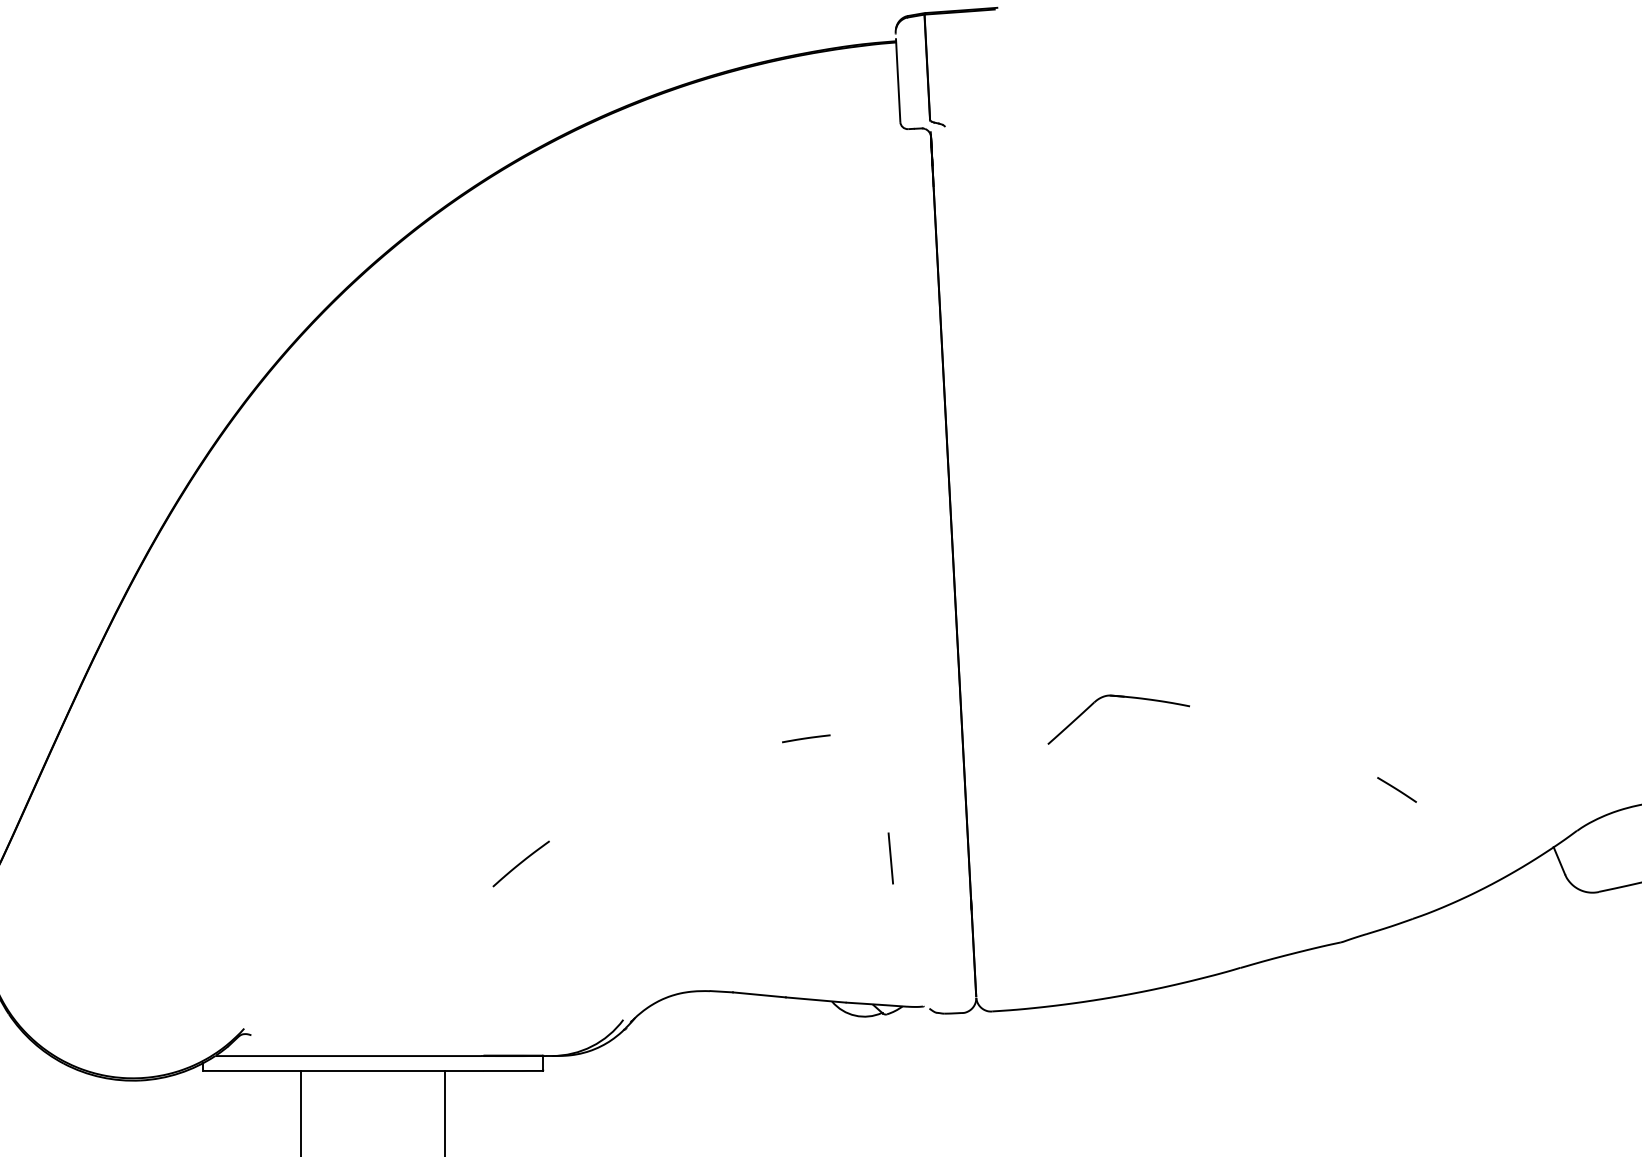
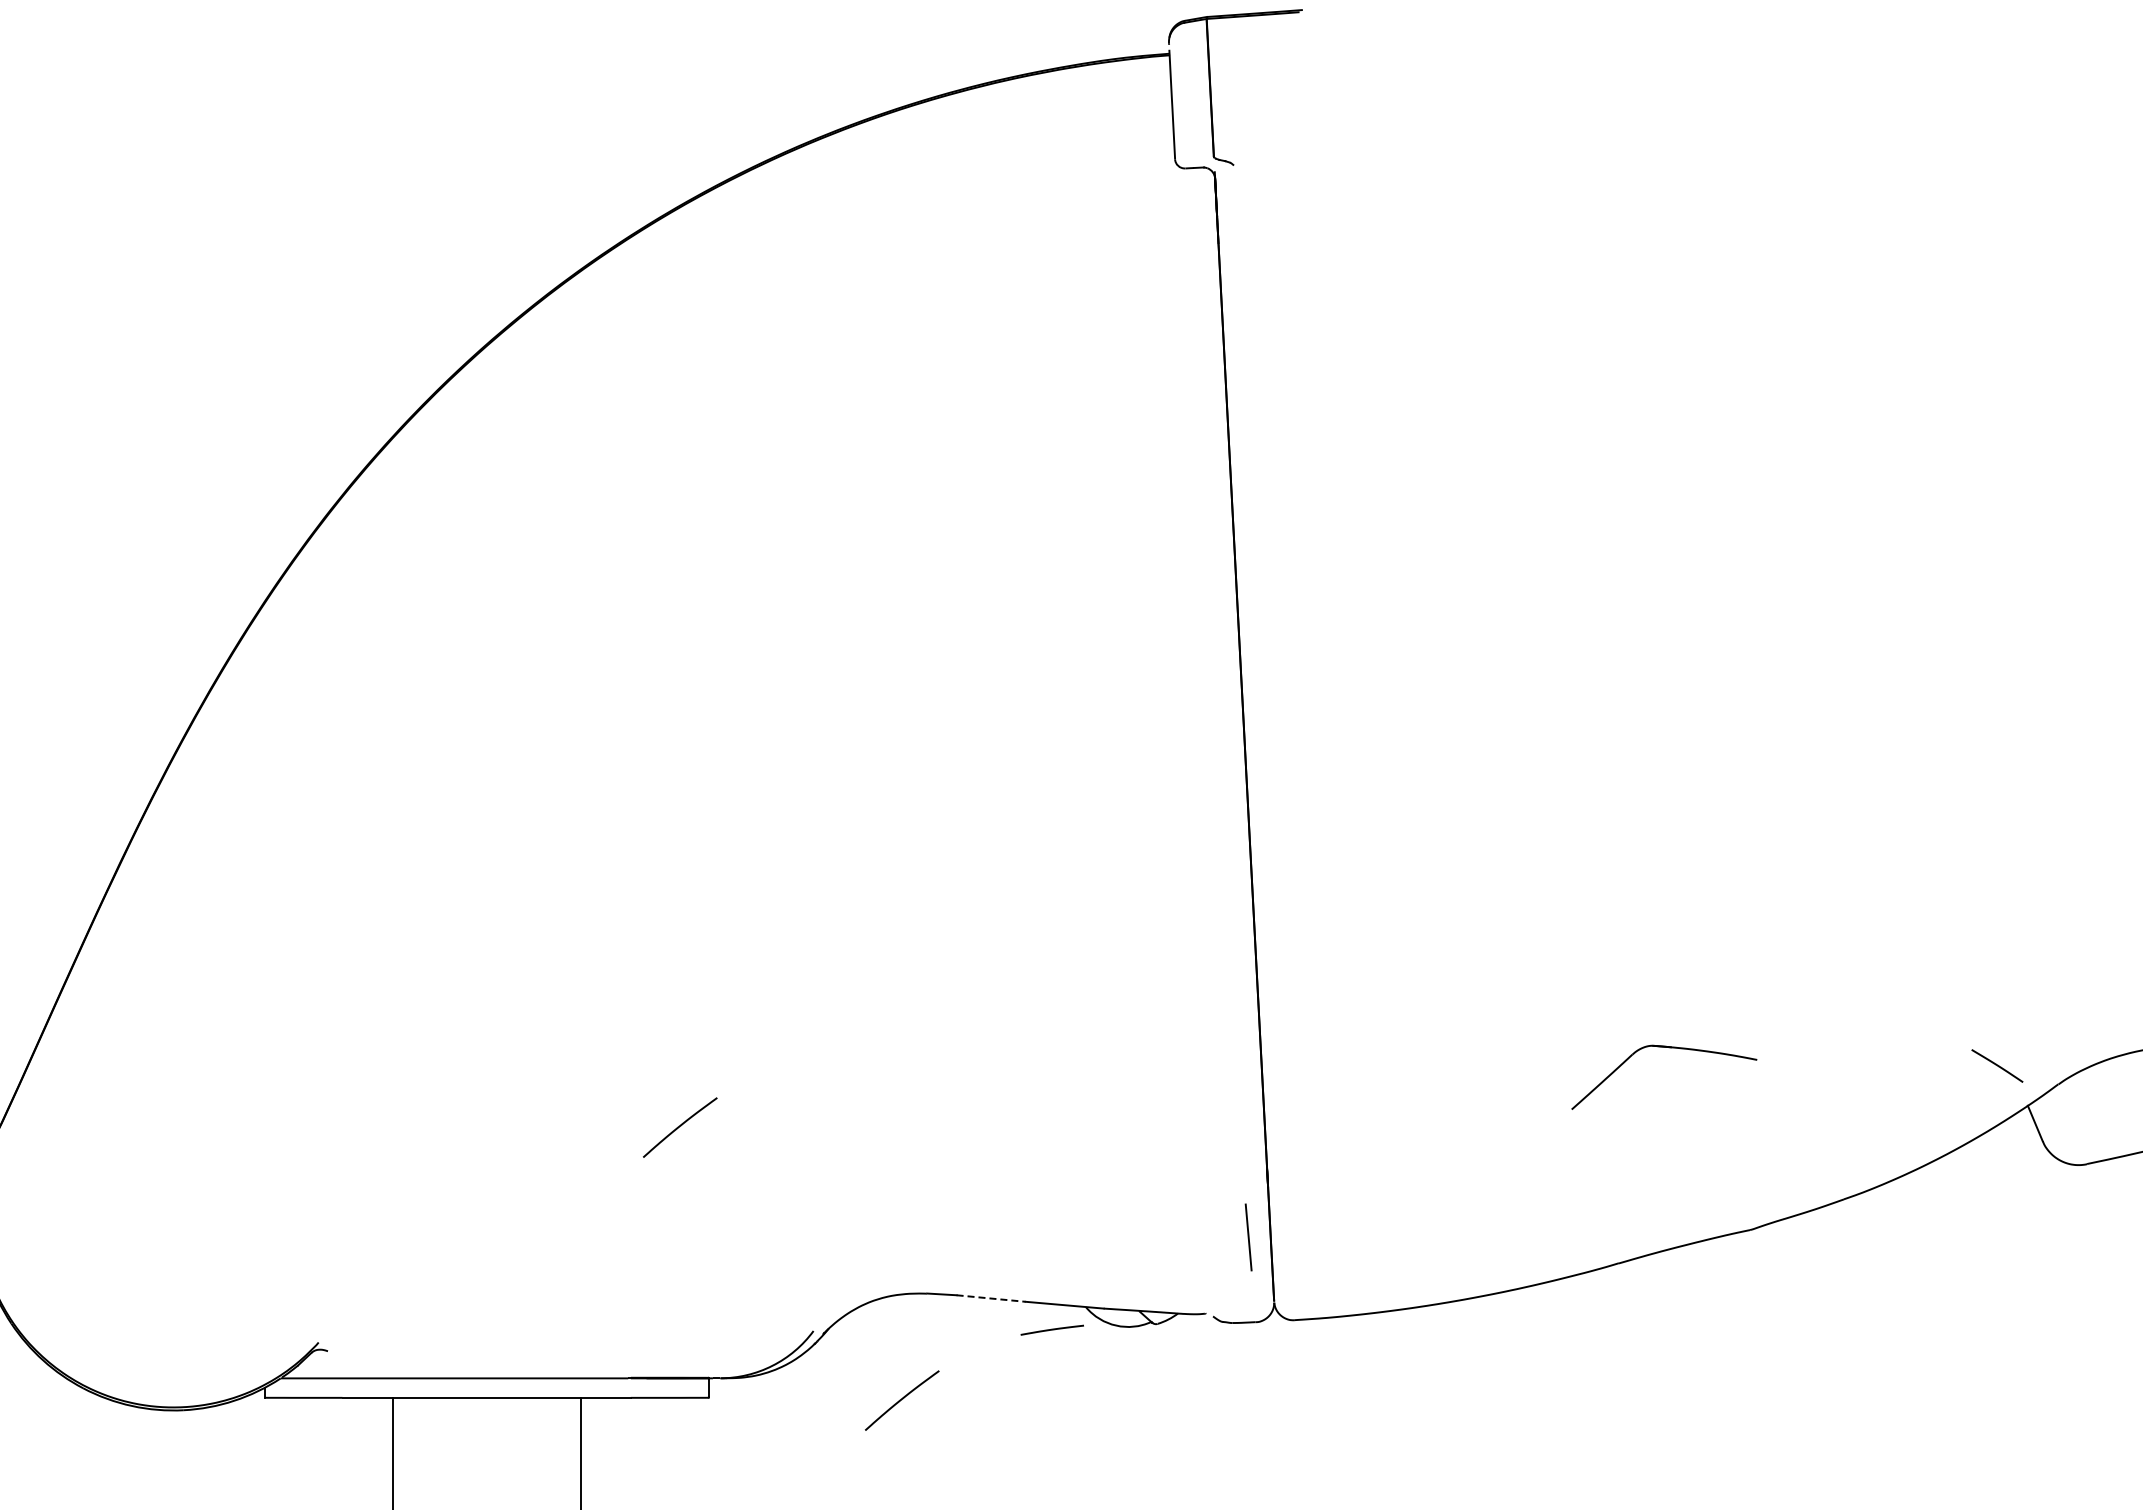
part: (1122, 697) -> (1669, 1048), moved
line: (805, 738) -> (1051, 1329), moved
line: (1397, 789) -> (1997, 1065), moved
line: (890, 858) -> (1248, 1237), moved
line: (759, 994) -> (991, 1298), solid -> dashed
curve: (691, 1072) -> (902, 1399), added

